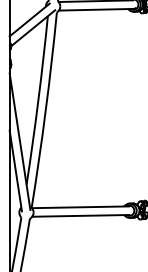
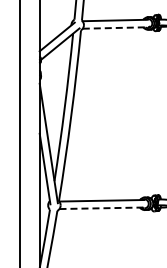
line: (96, 10) -> (115, 28), solid -> dashed
line: (80, 216) -> (101, 208), solid -> dashed

